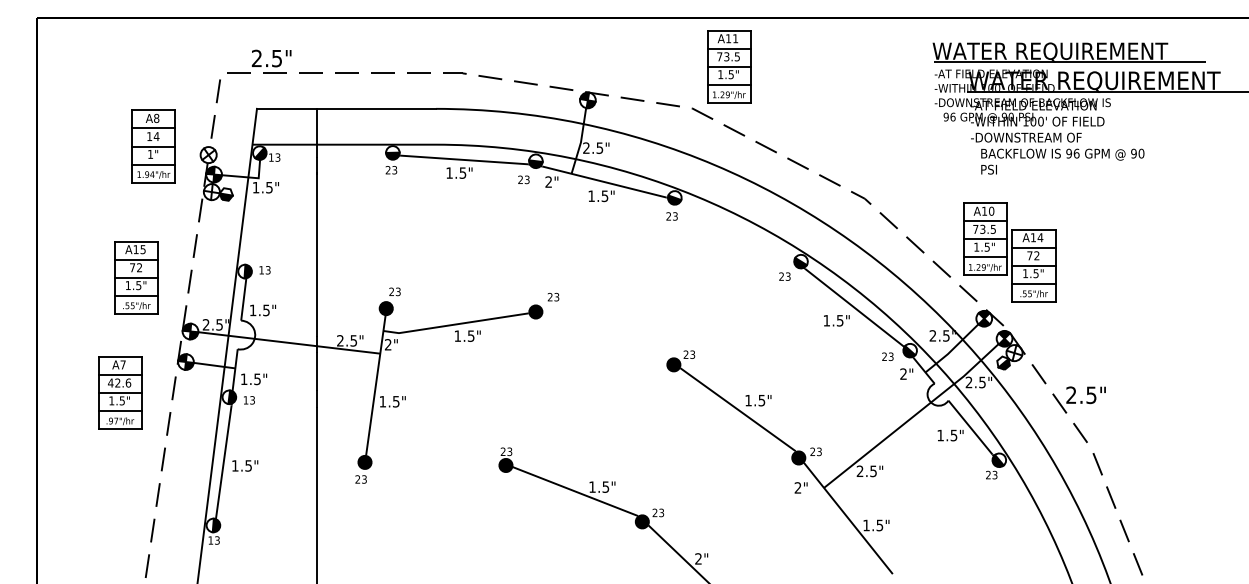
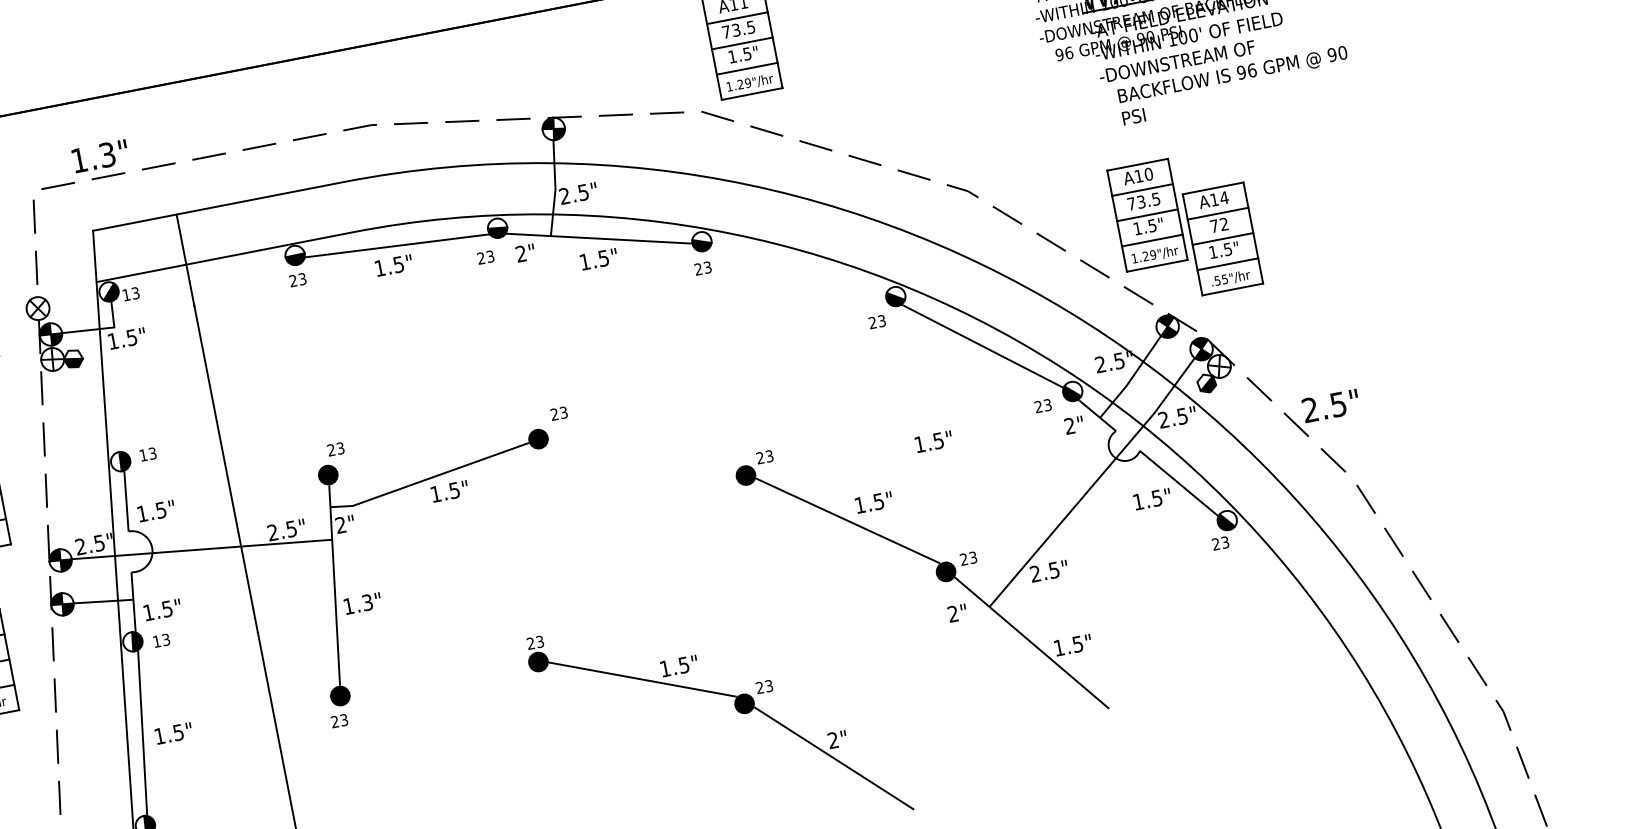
text: (266, 57) -> (92, 156), 2.5" -> 1.3"
text: (836, 320) -> (933, 441), moved
text: (396, 400) -> (367, 600), 1.5" -> 1.3"

